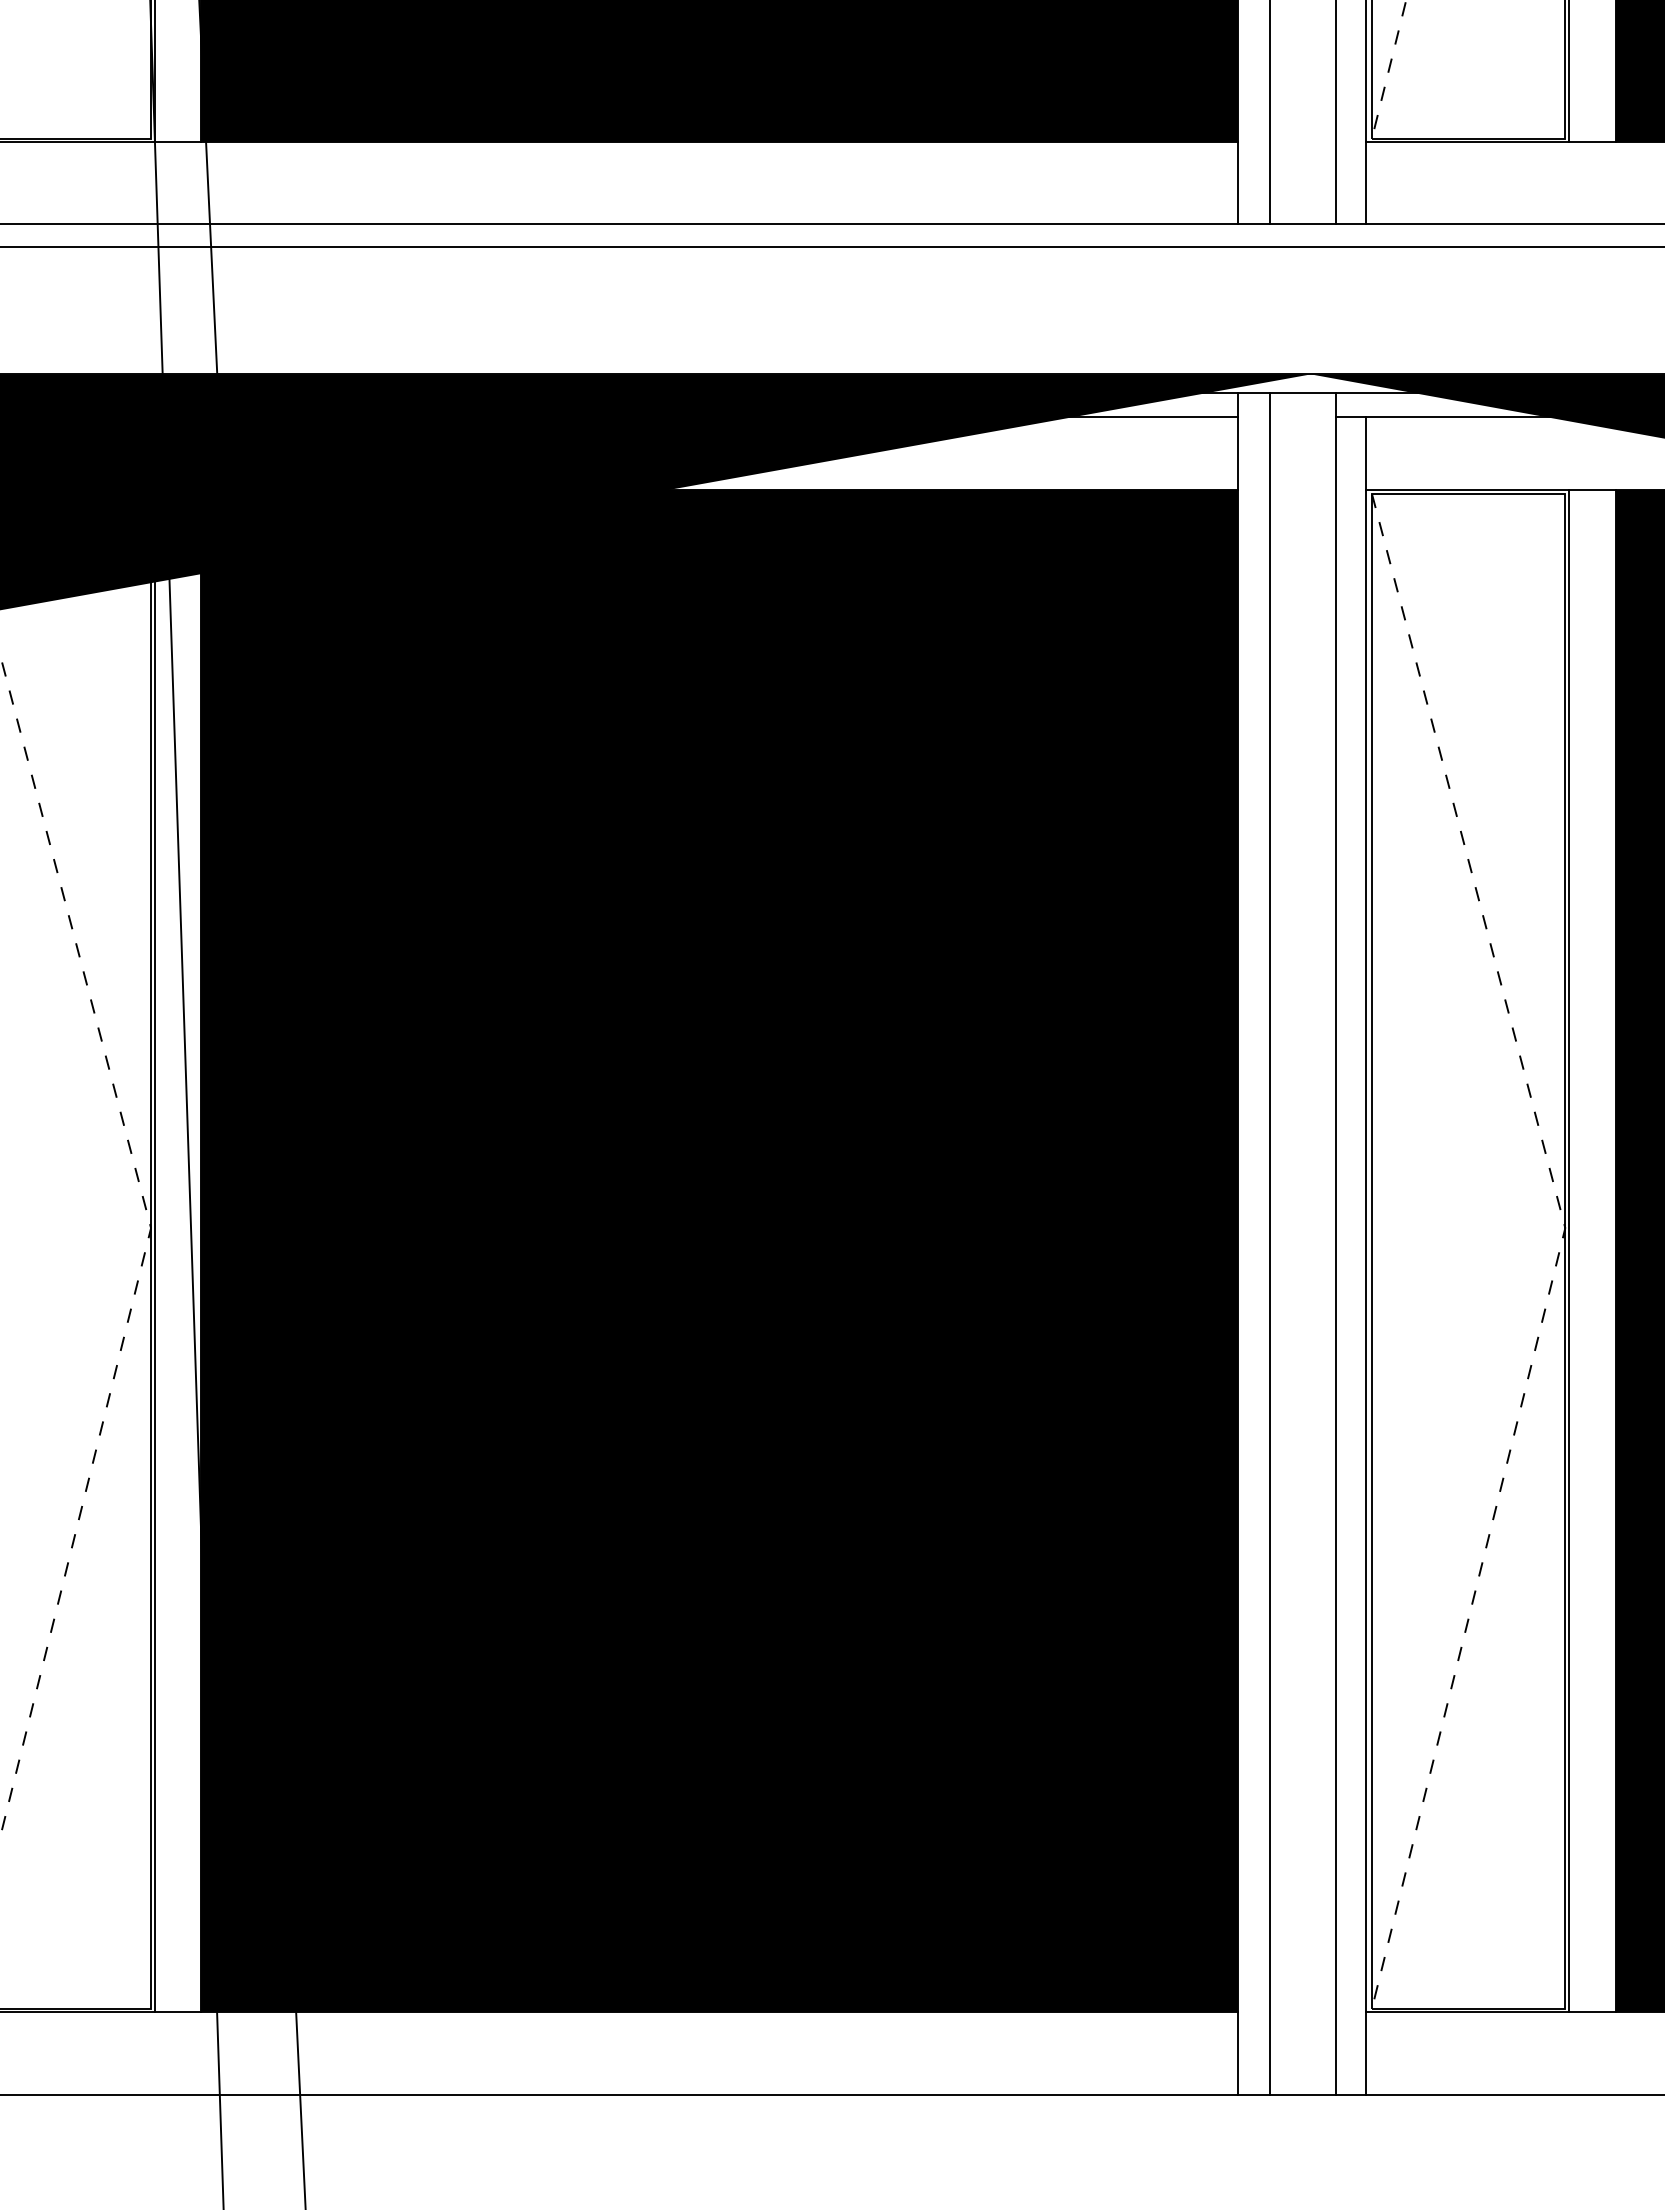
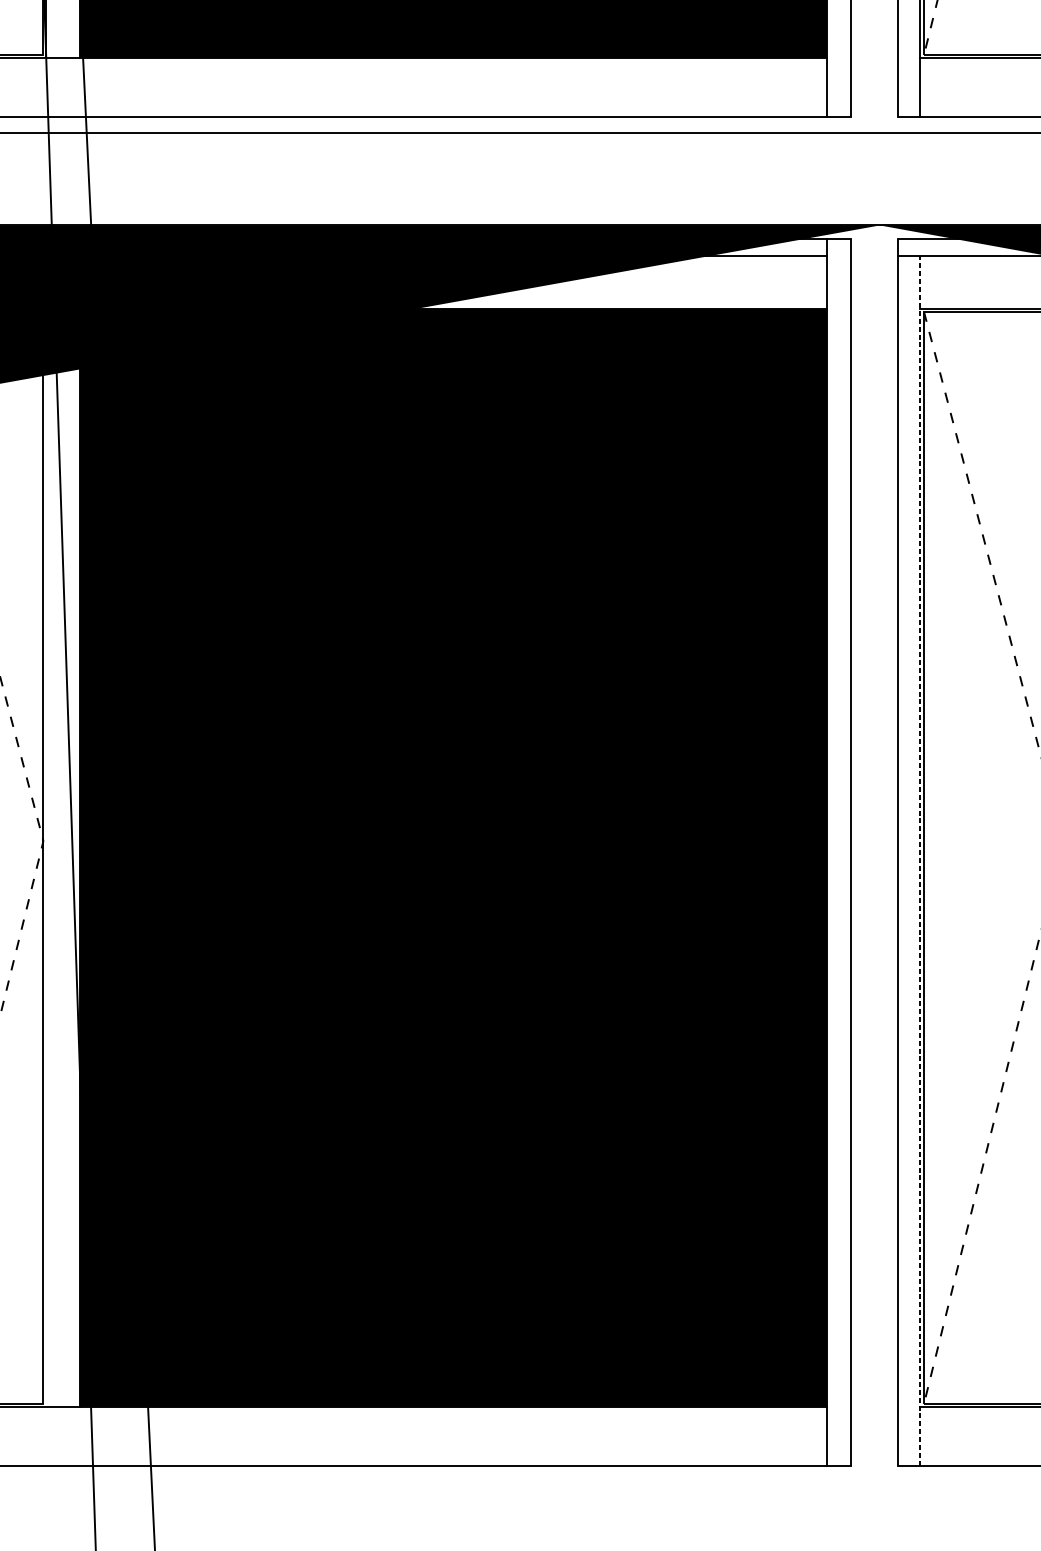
line: (1302, 224) -> (873, 117), removed
line: (1302, 393) -> (873, 239), removed
line: (154, 1251) -> (45, 857), removed
line: (1366, 1255) -> (920, 860), solid -> dashed
line: (1302, 2094) -> (873, 1465), removed

